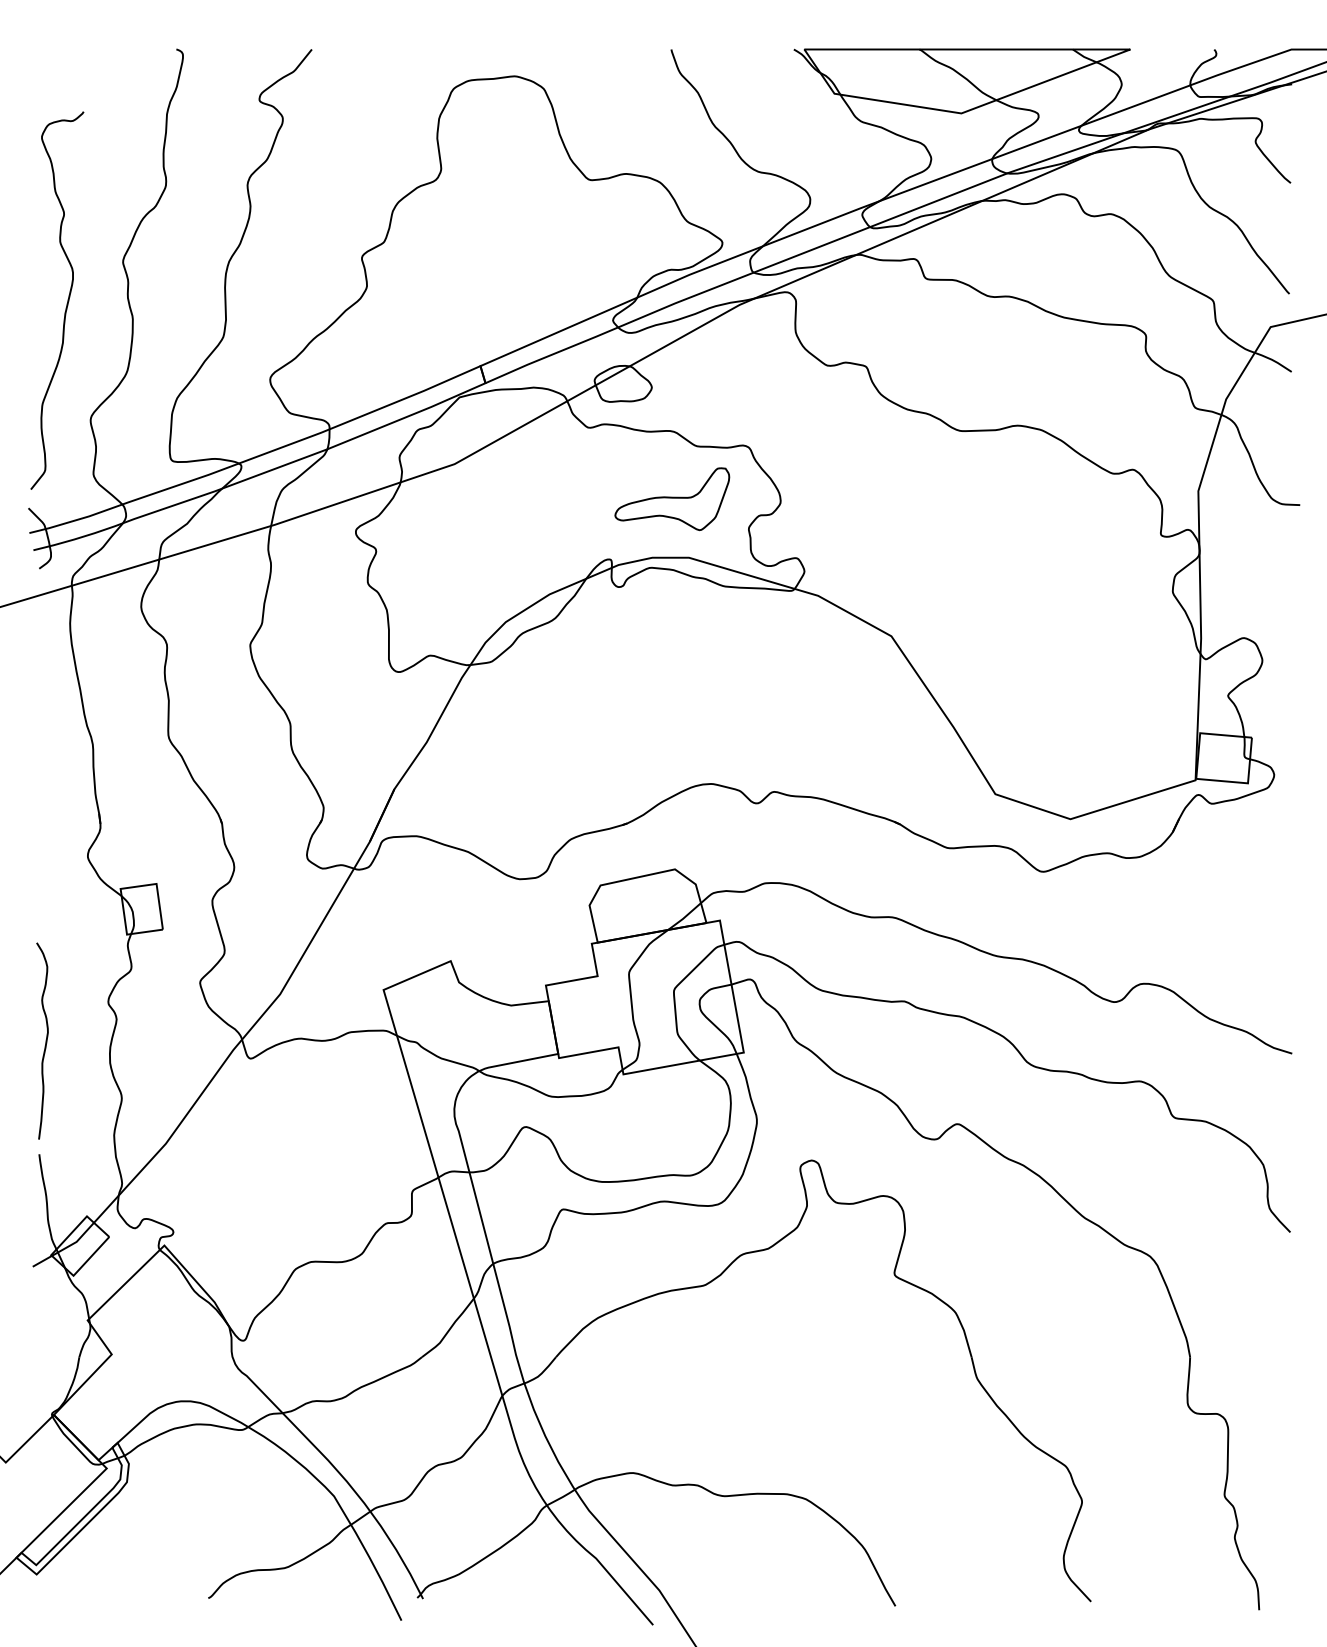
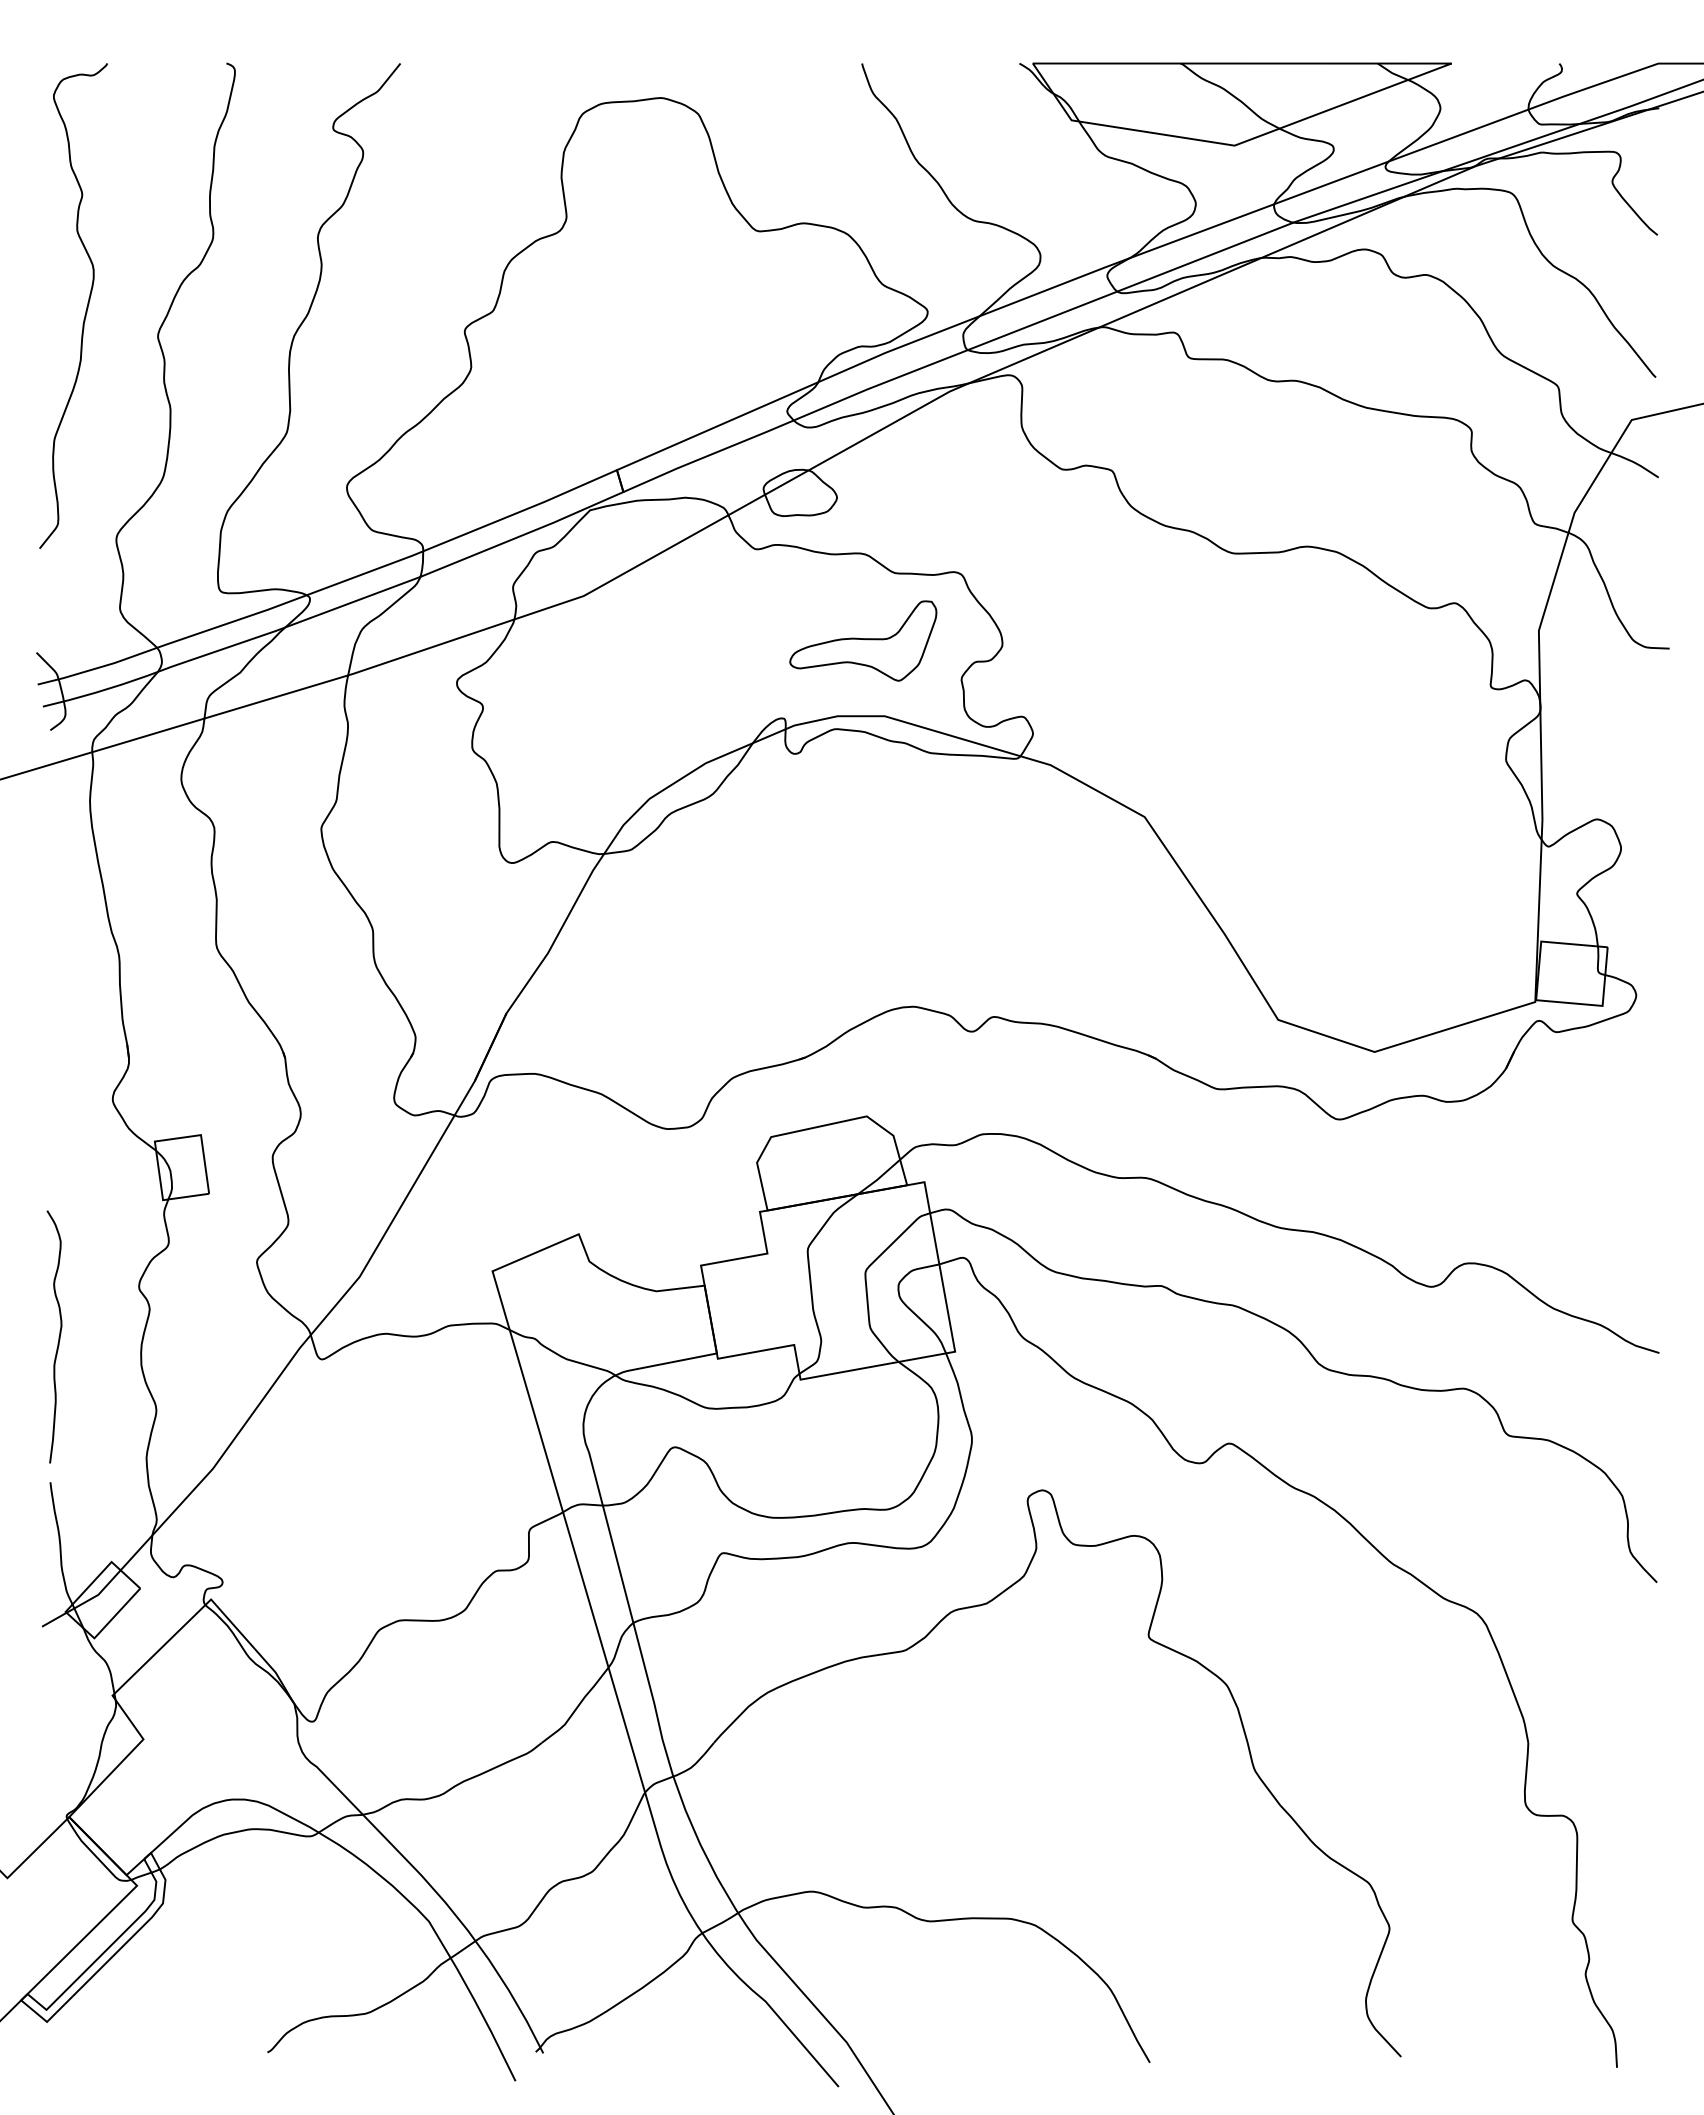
curve: (66, 304) -> (85, 310), moved

